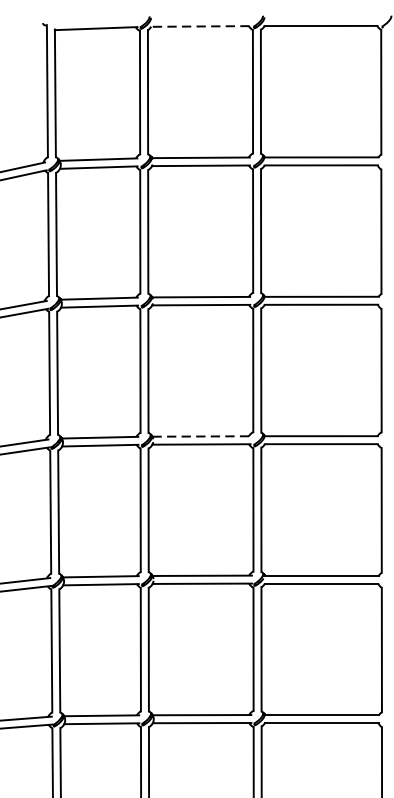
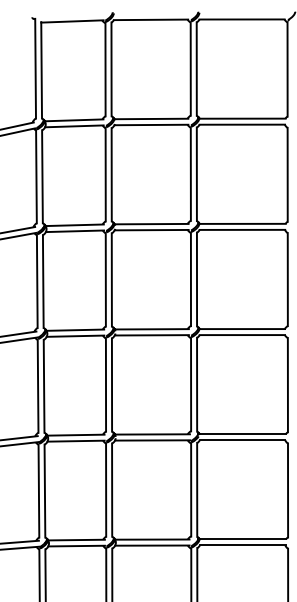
line: (199, 26) -> (150, 19), dashed -> solid
line: (202, 436) -> (152, 329), dashed -> solid

